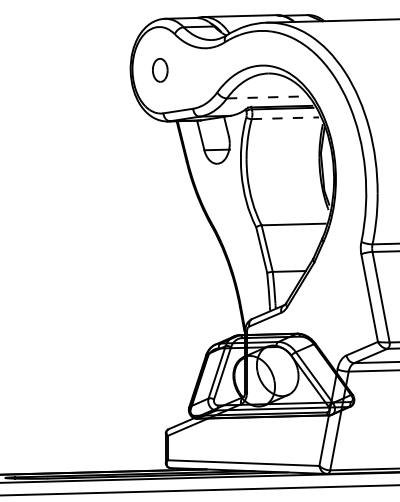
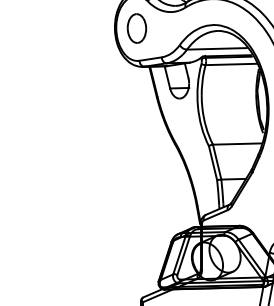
part: (160, 70) -> (137, 28), size x1.67
line: (266, 97) -> (216, 48), dashed -> solid
line: (285, 118) -> (230, 64), dashed -> solid

